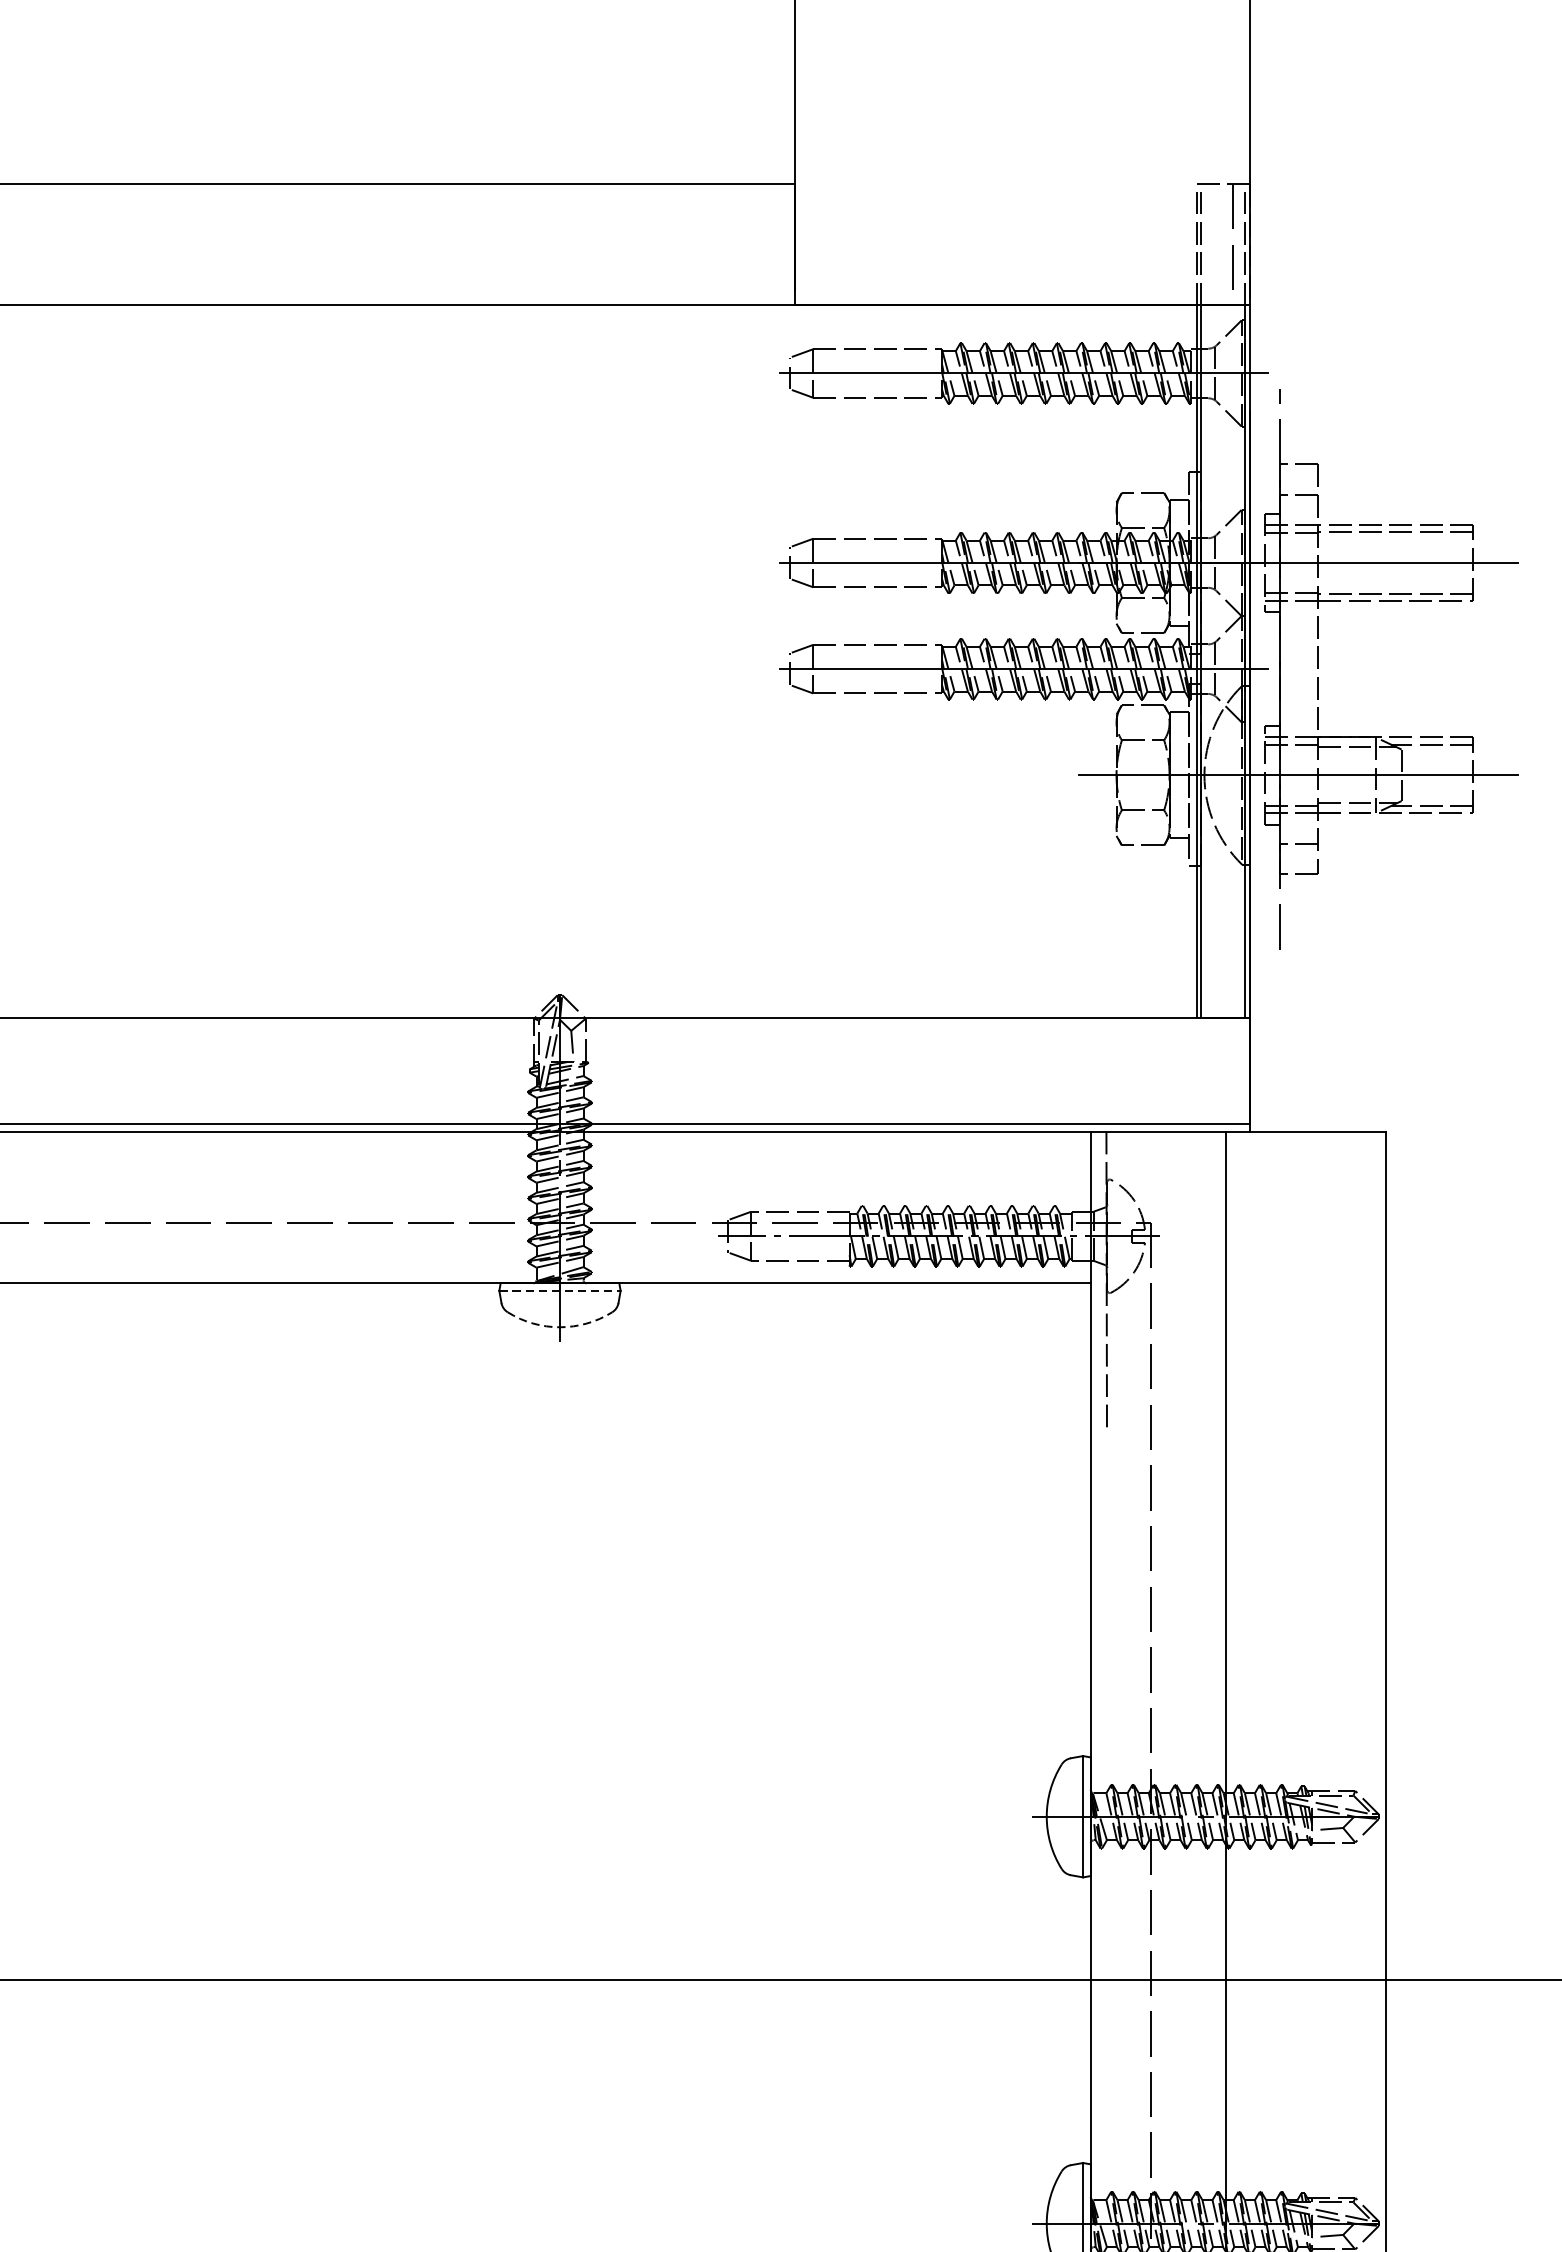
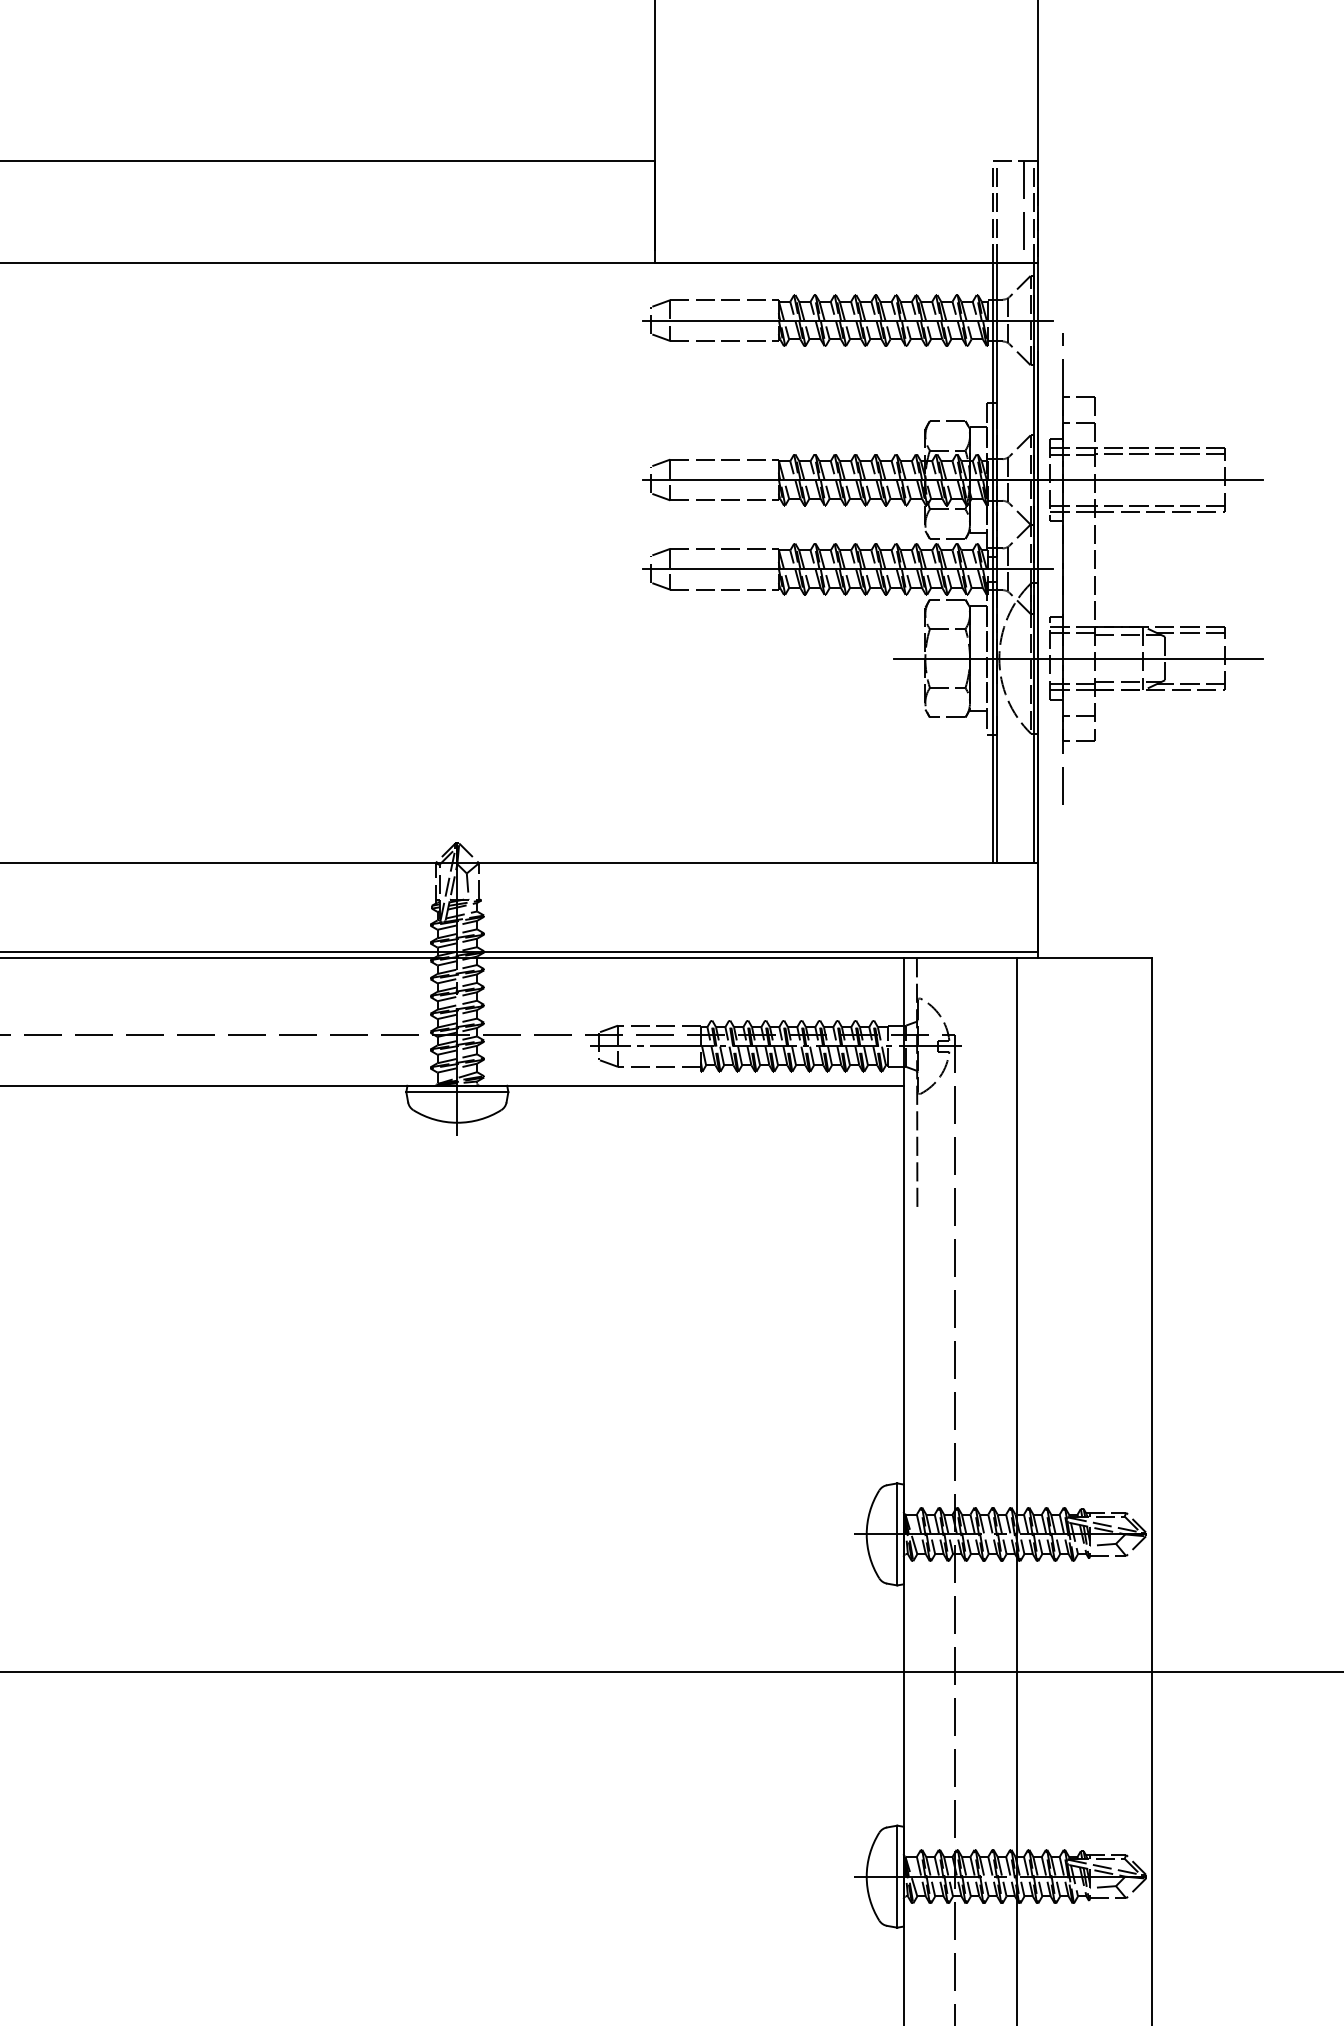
line: (560, 1291) -> (457, 1092), dashed -> solid
arc: (560, 1326) -> (457, 1122), dashed -> solid

